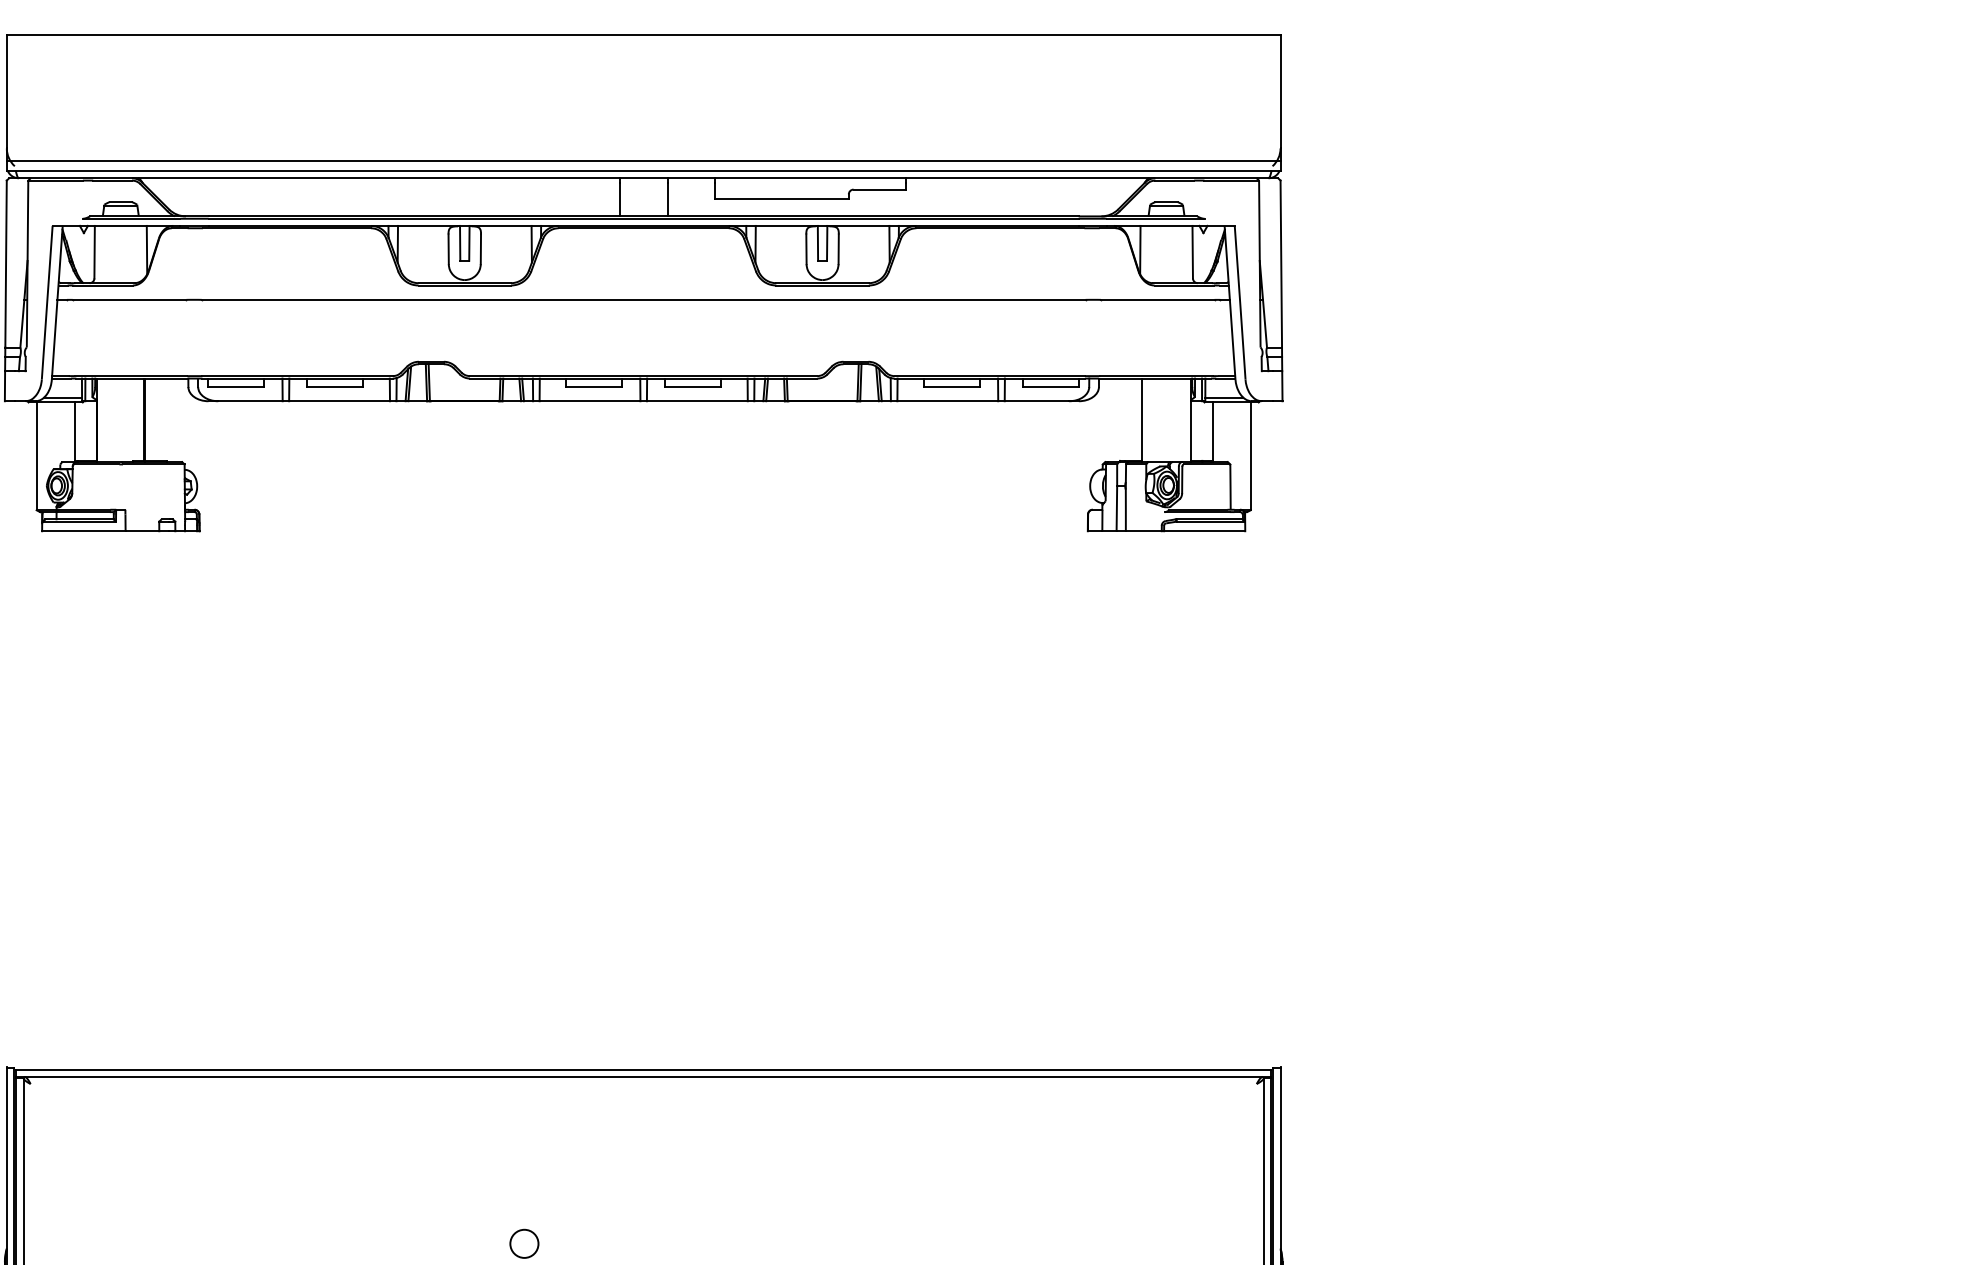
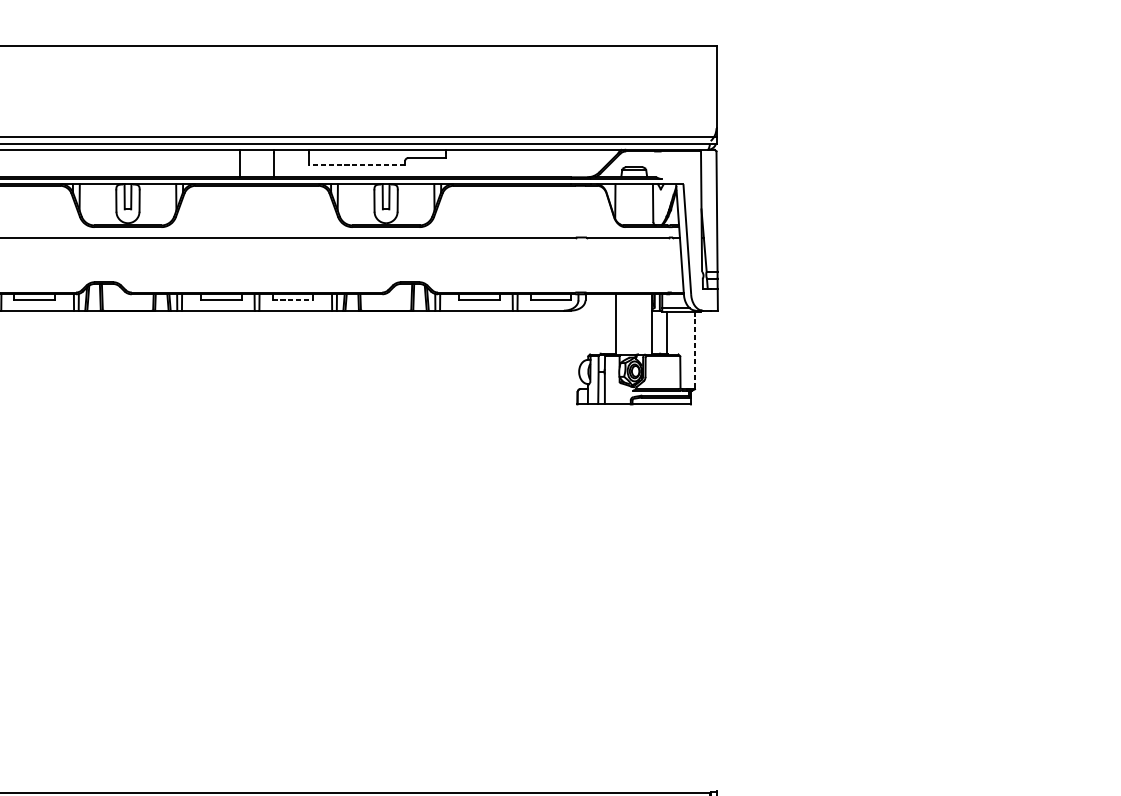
line: (782, 199) -> (357, 165), solid -> dashed
line: (693, 386) -> (292, 300), solid -> dashed
line: (1250, 456) -> (694, 350), solid -> dashed

